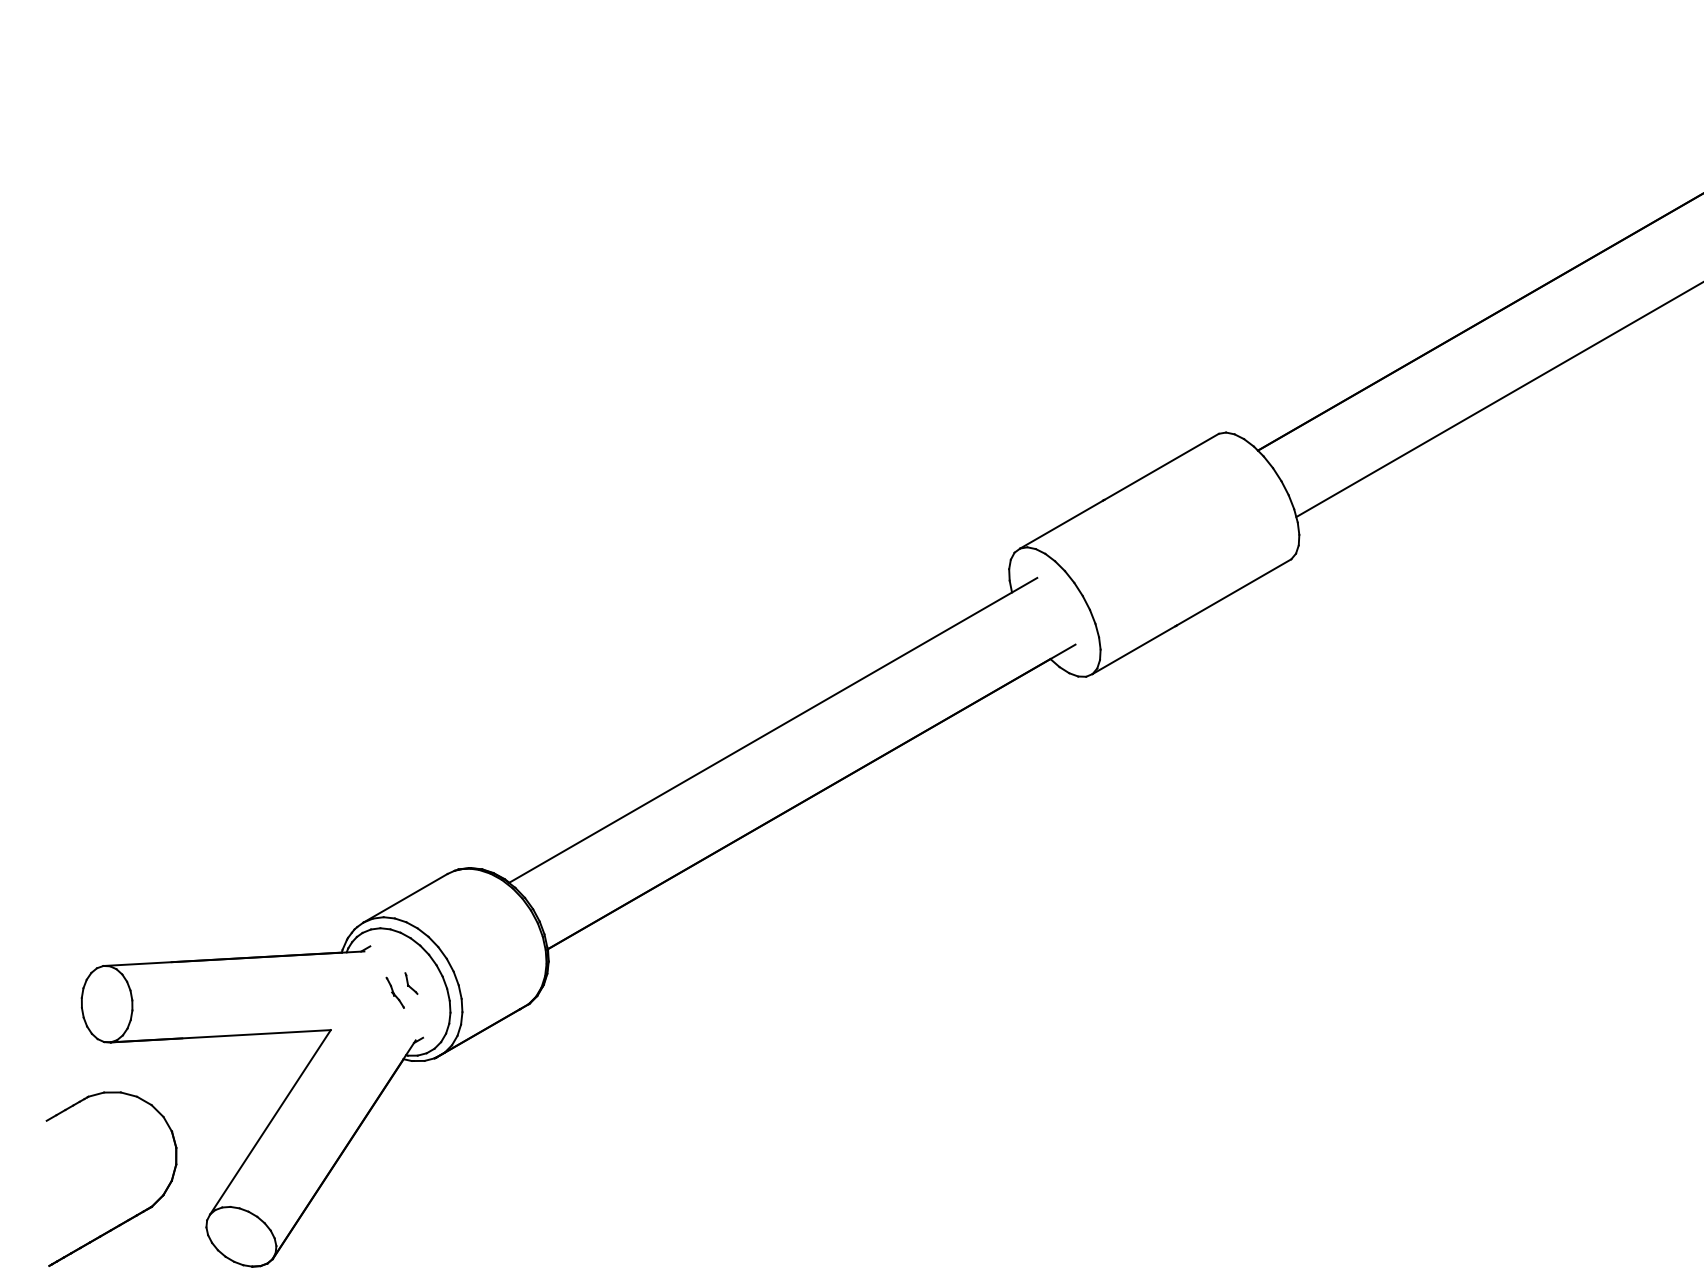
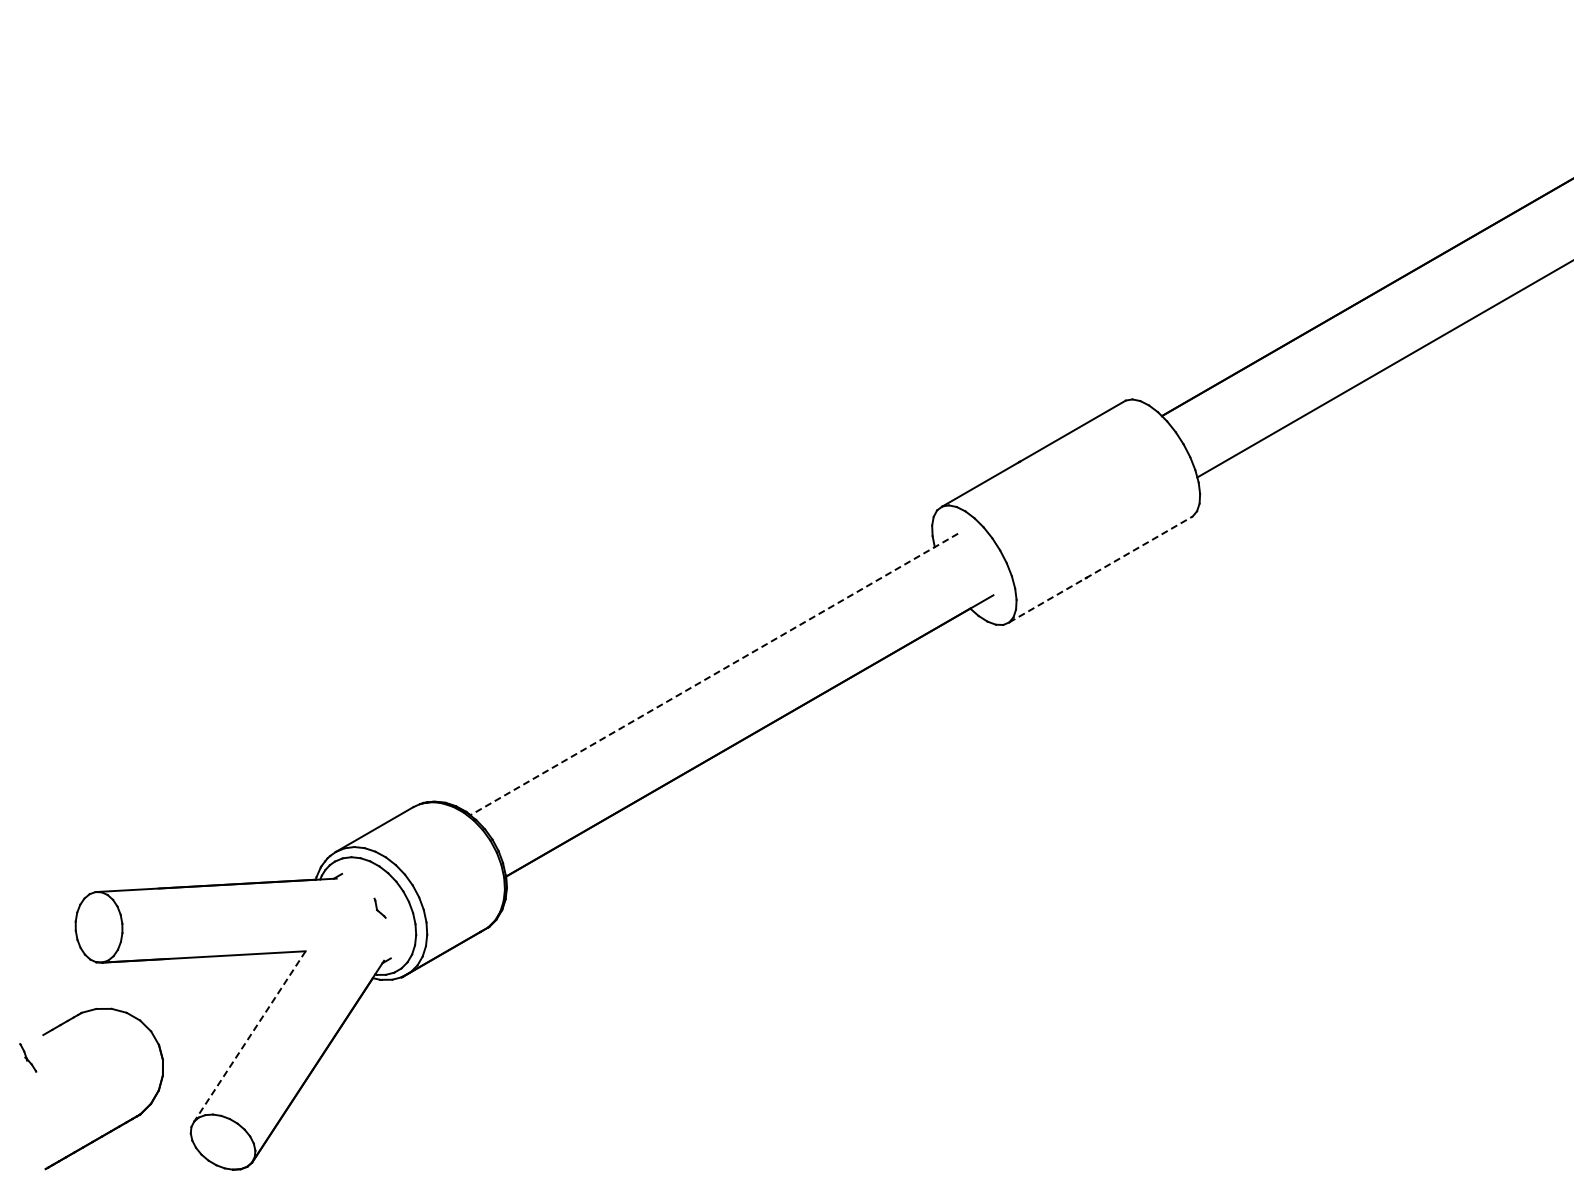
line: (1191, 616) -> (1100, 569), solid -> dashed
line: (773, 730) -> (714, 674), solid -> dashed
part: (395, 992) -> (28, 1057), moved
line: (269, 1122) -> (249, 1036), solid -> dashed

